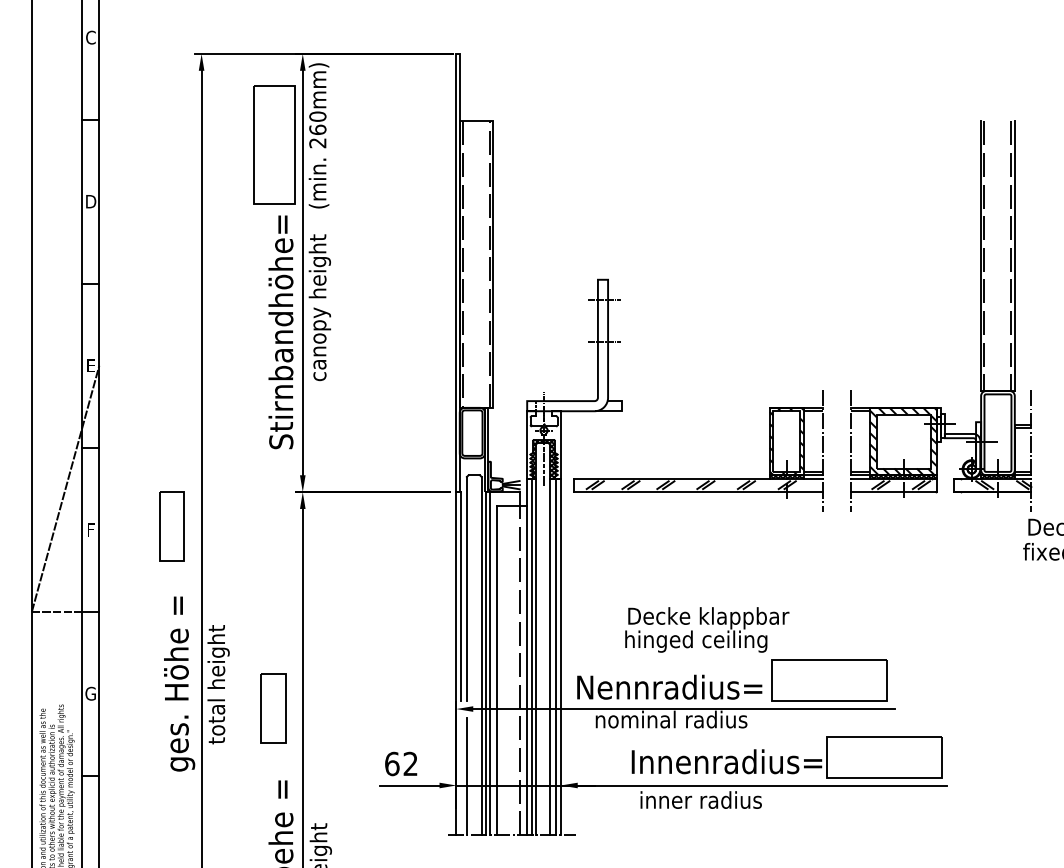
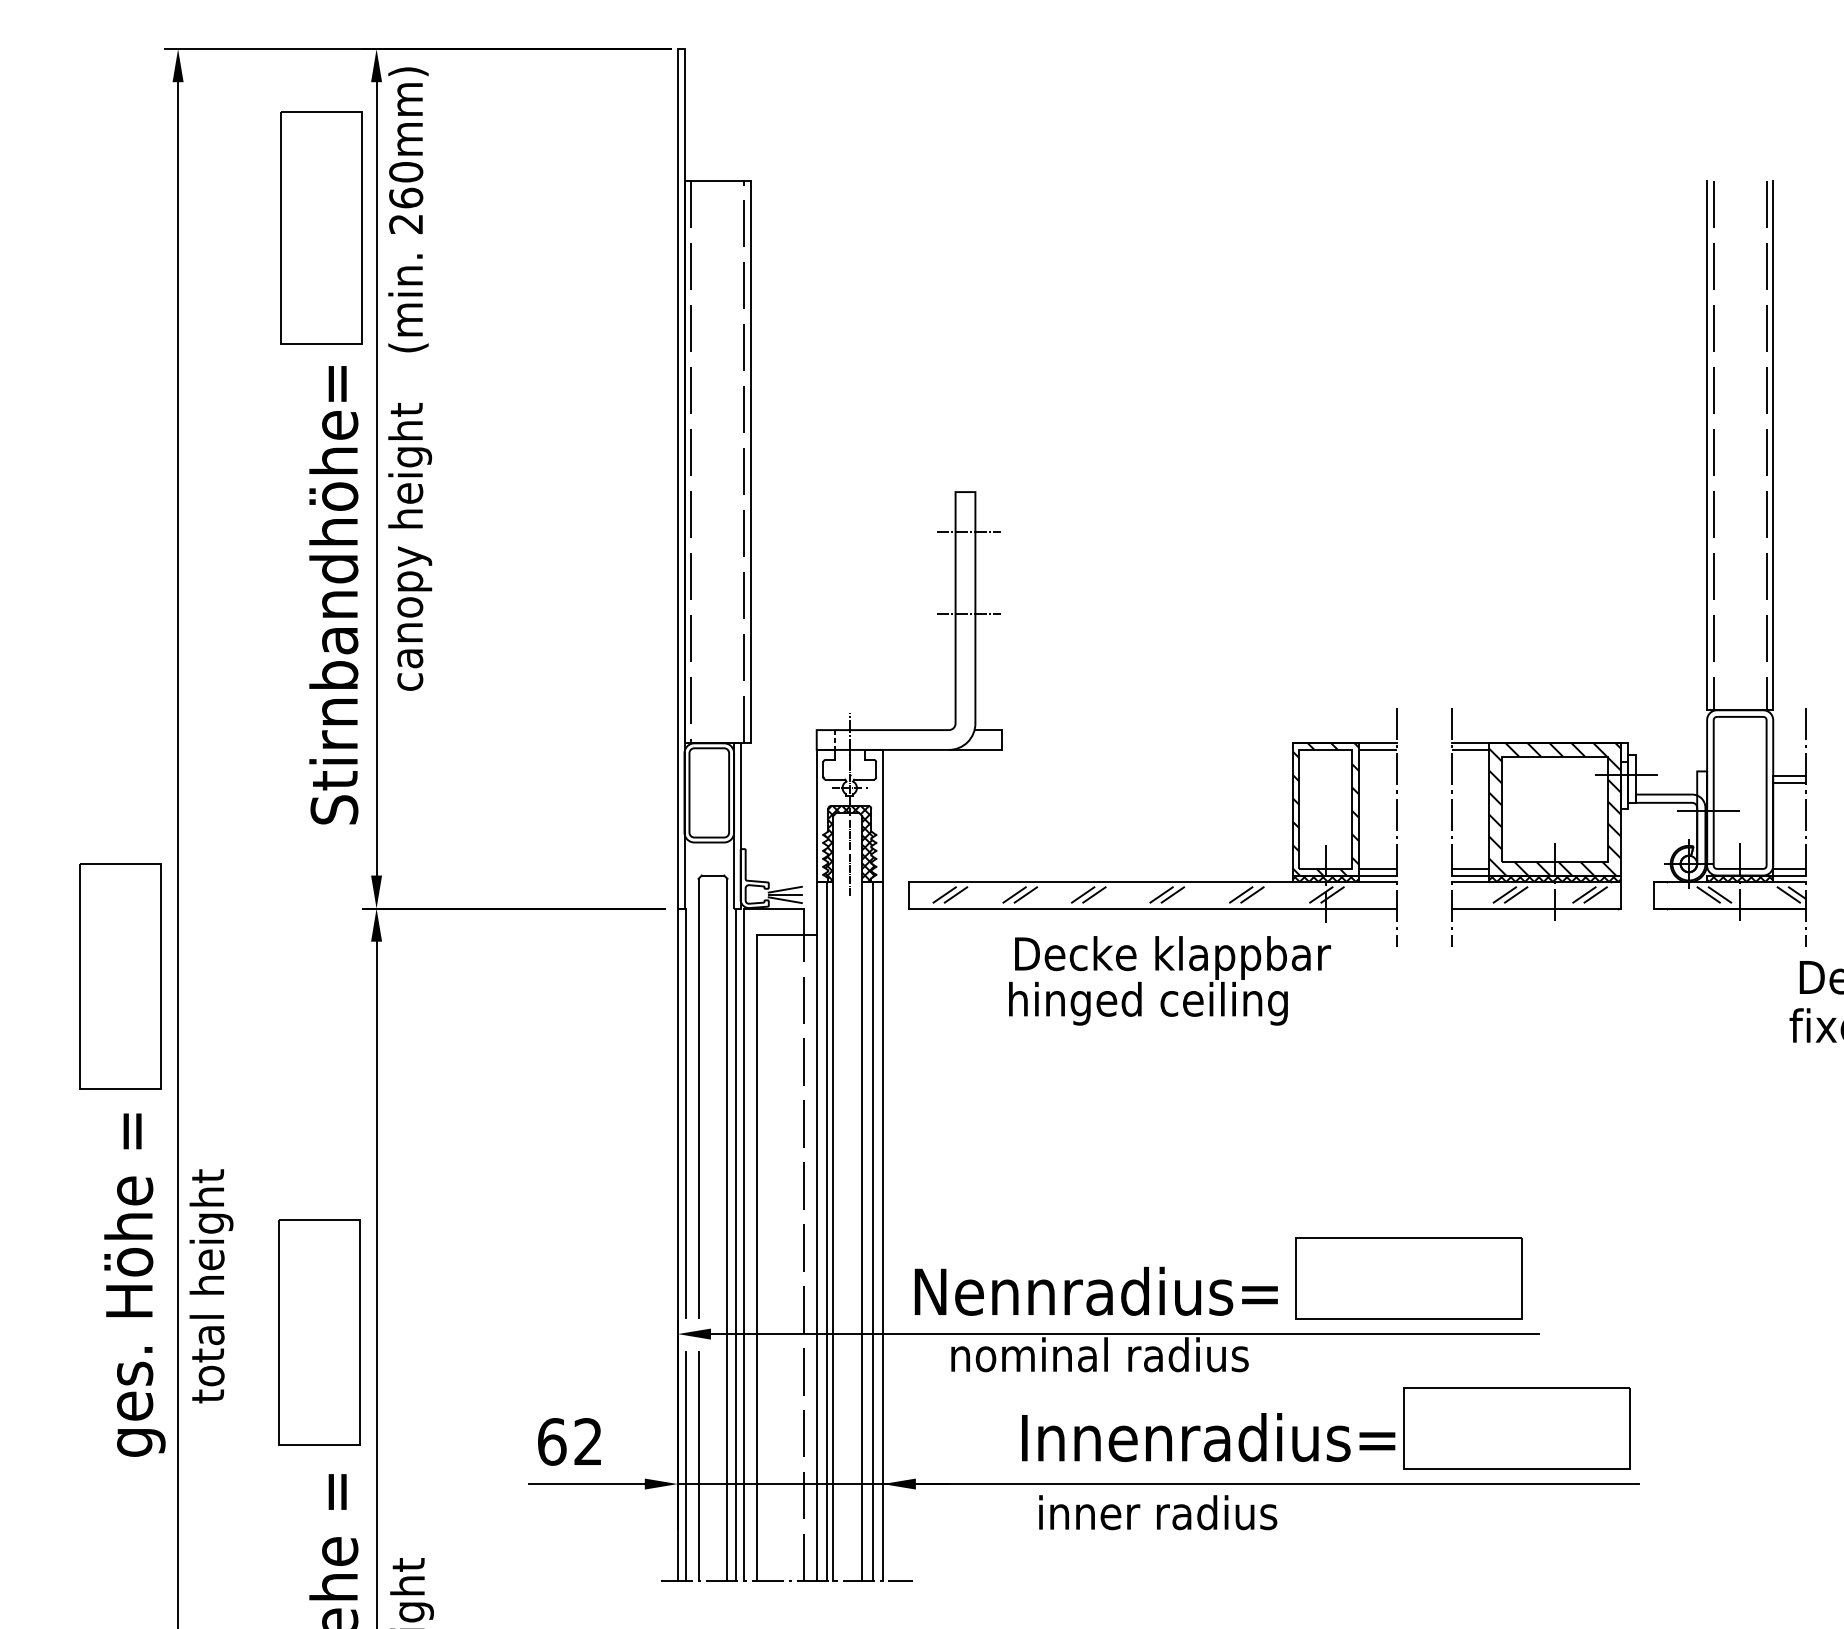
part: (171, 526) -> (119, 976), size x1.67
text: (707, 629) -> (1170, 979), moved
part: (273, 708) -> (319, 1333), size x1.67
line: (460, 776) -> (685, 1466), added

